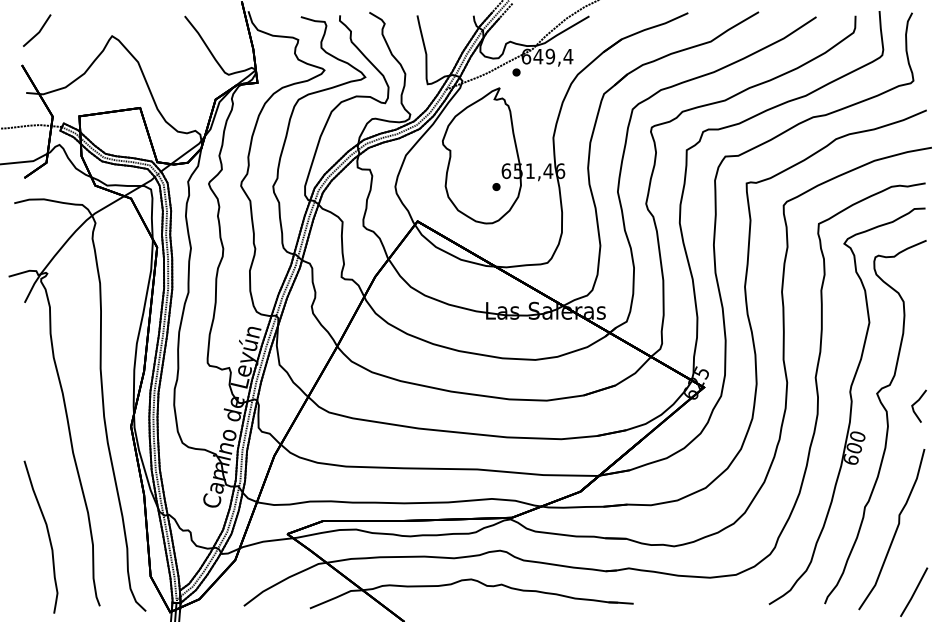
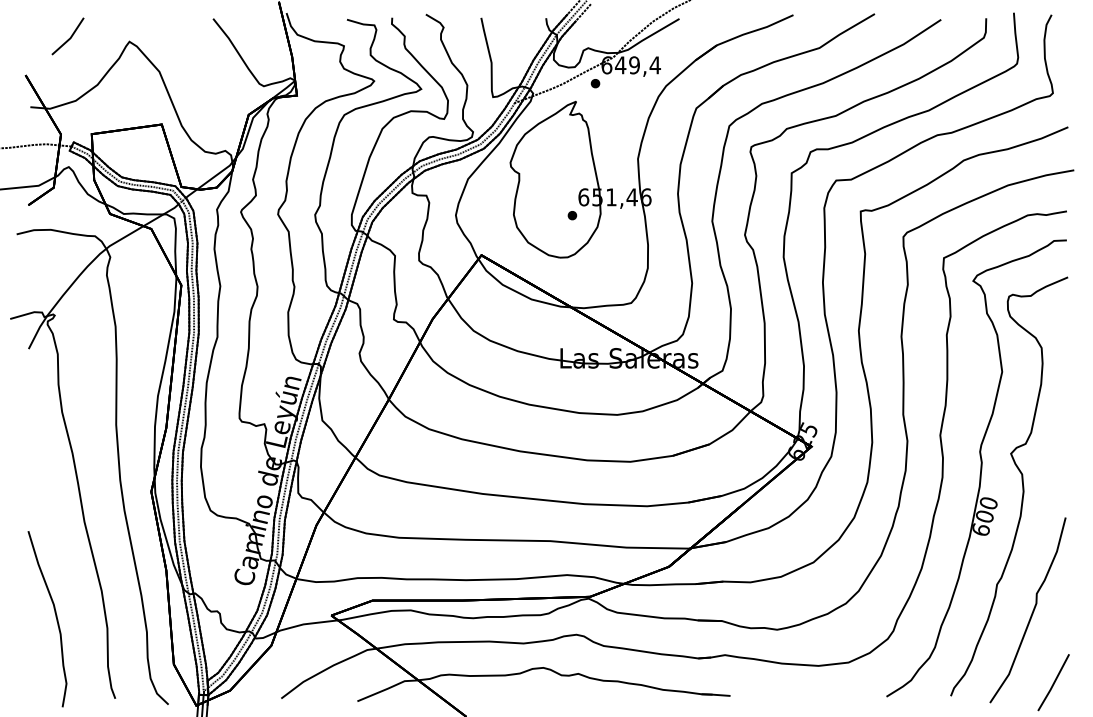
line: (38, 31) -> (69, 37), moved
line: (916, 402) -> (1056, 464), removed

